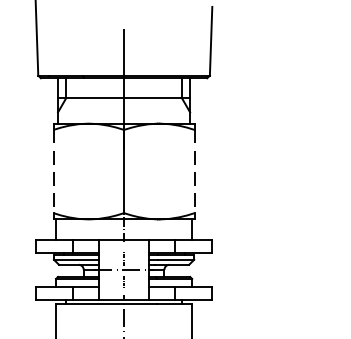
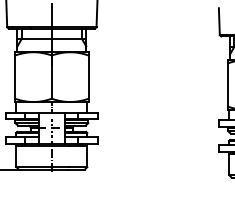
line: (54, 172) -> (15, 77), dashed -> solid
line: (194, 172) -> (88, 77), dashed -> solid

